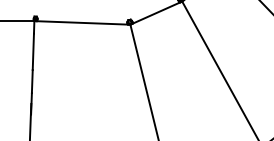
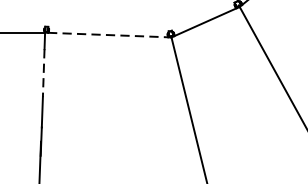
line: (82, 22) -> (108, 34), solid -> dashed
line: (33, 52) -> (43, 74), solid -> dashed

